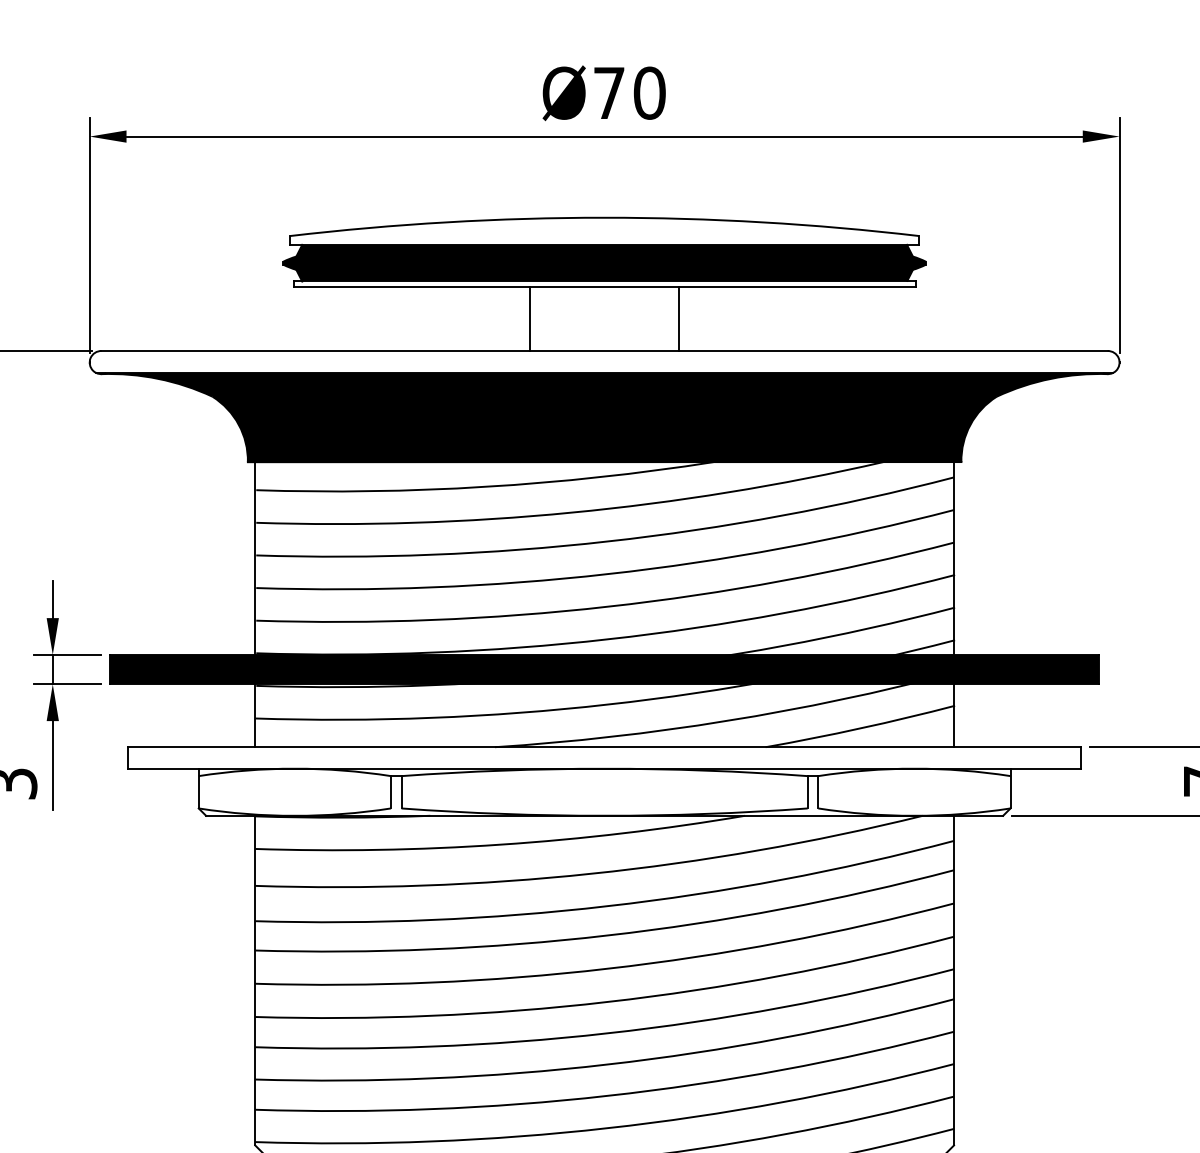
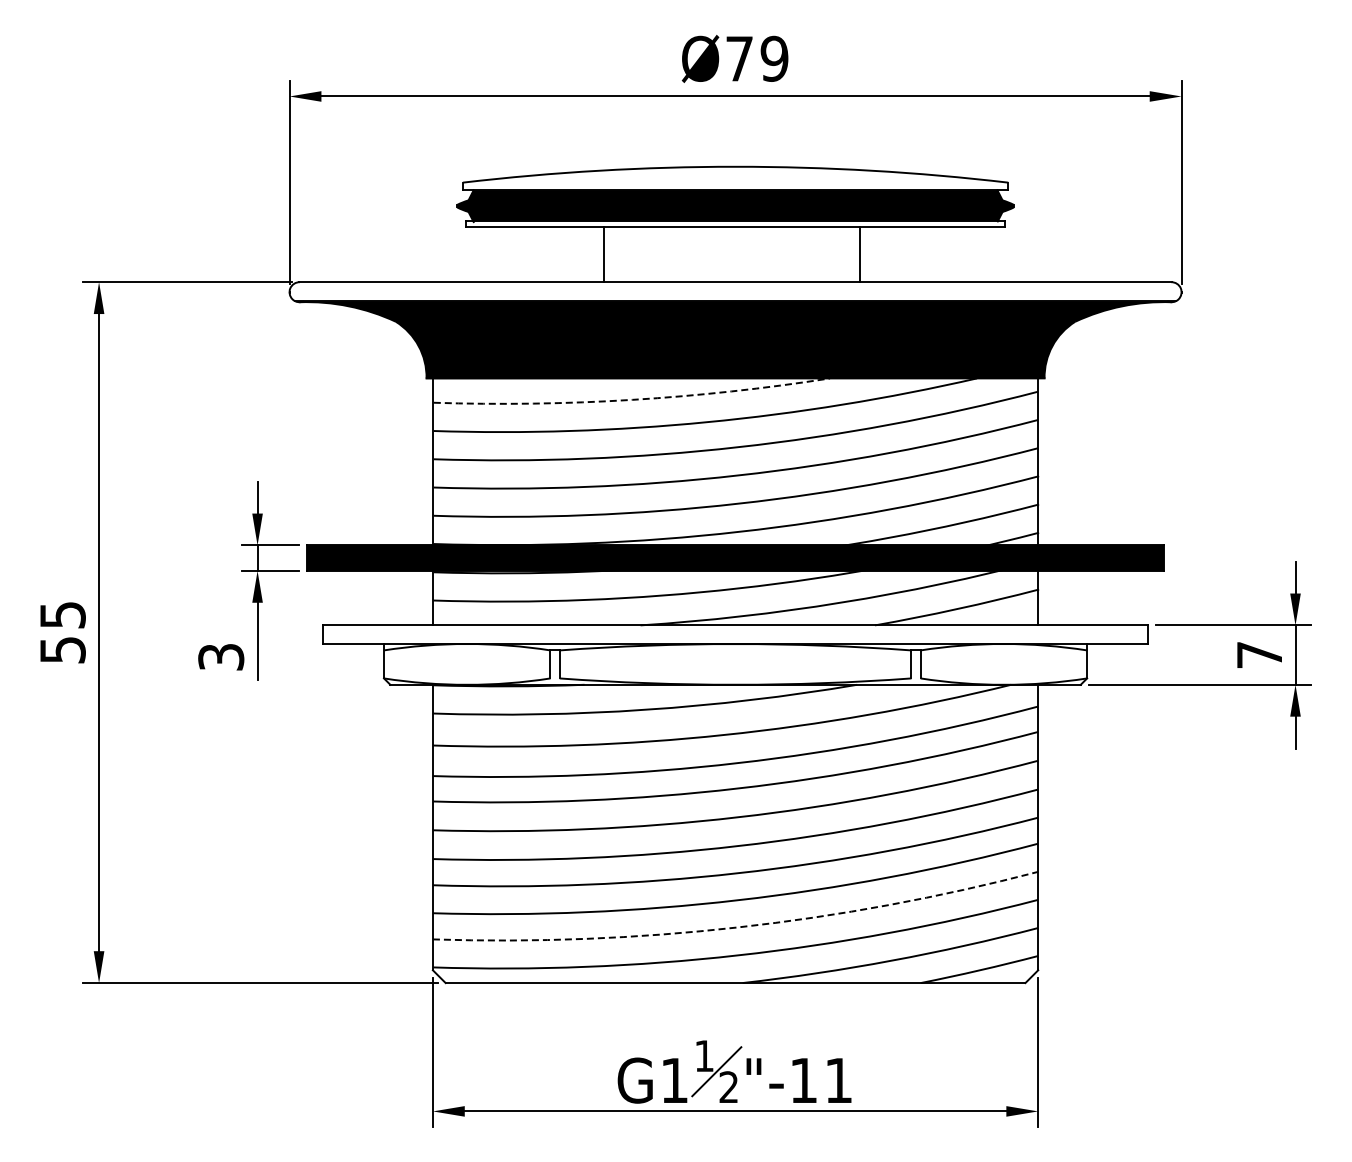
text: (649, 92) -> (774, 58), Ø70 -> Ø79
line: (530, 319) -> (604, 254), moved
line: (679, 319) -> (860, 254), moved
arc: (485, 486) -> (632, 399), solid -> dashed
arc: (606, 1096) -> (737, 927), solid -> dashed

